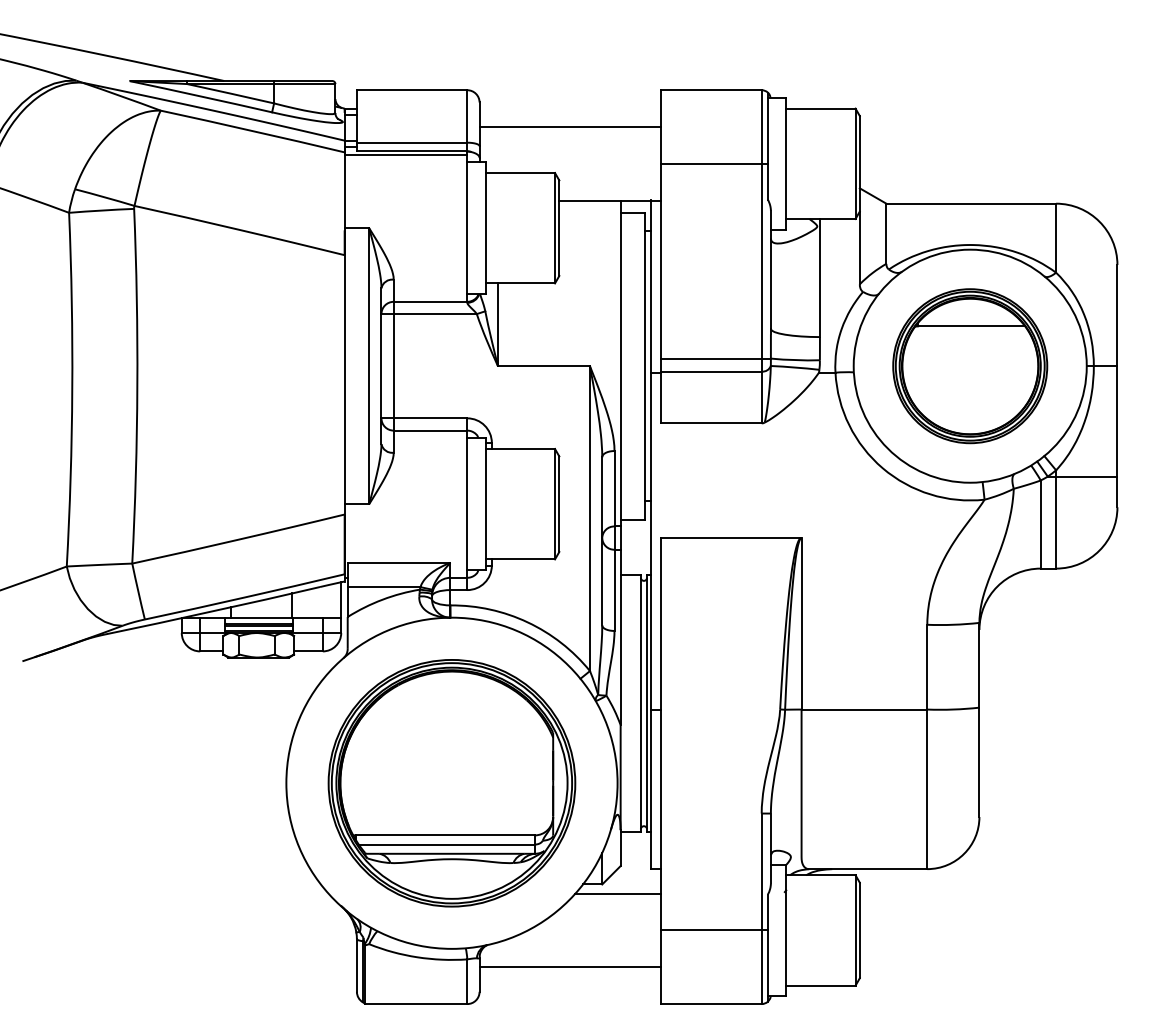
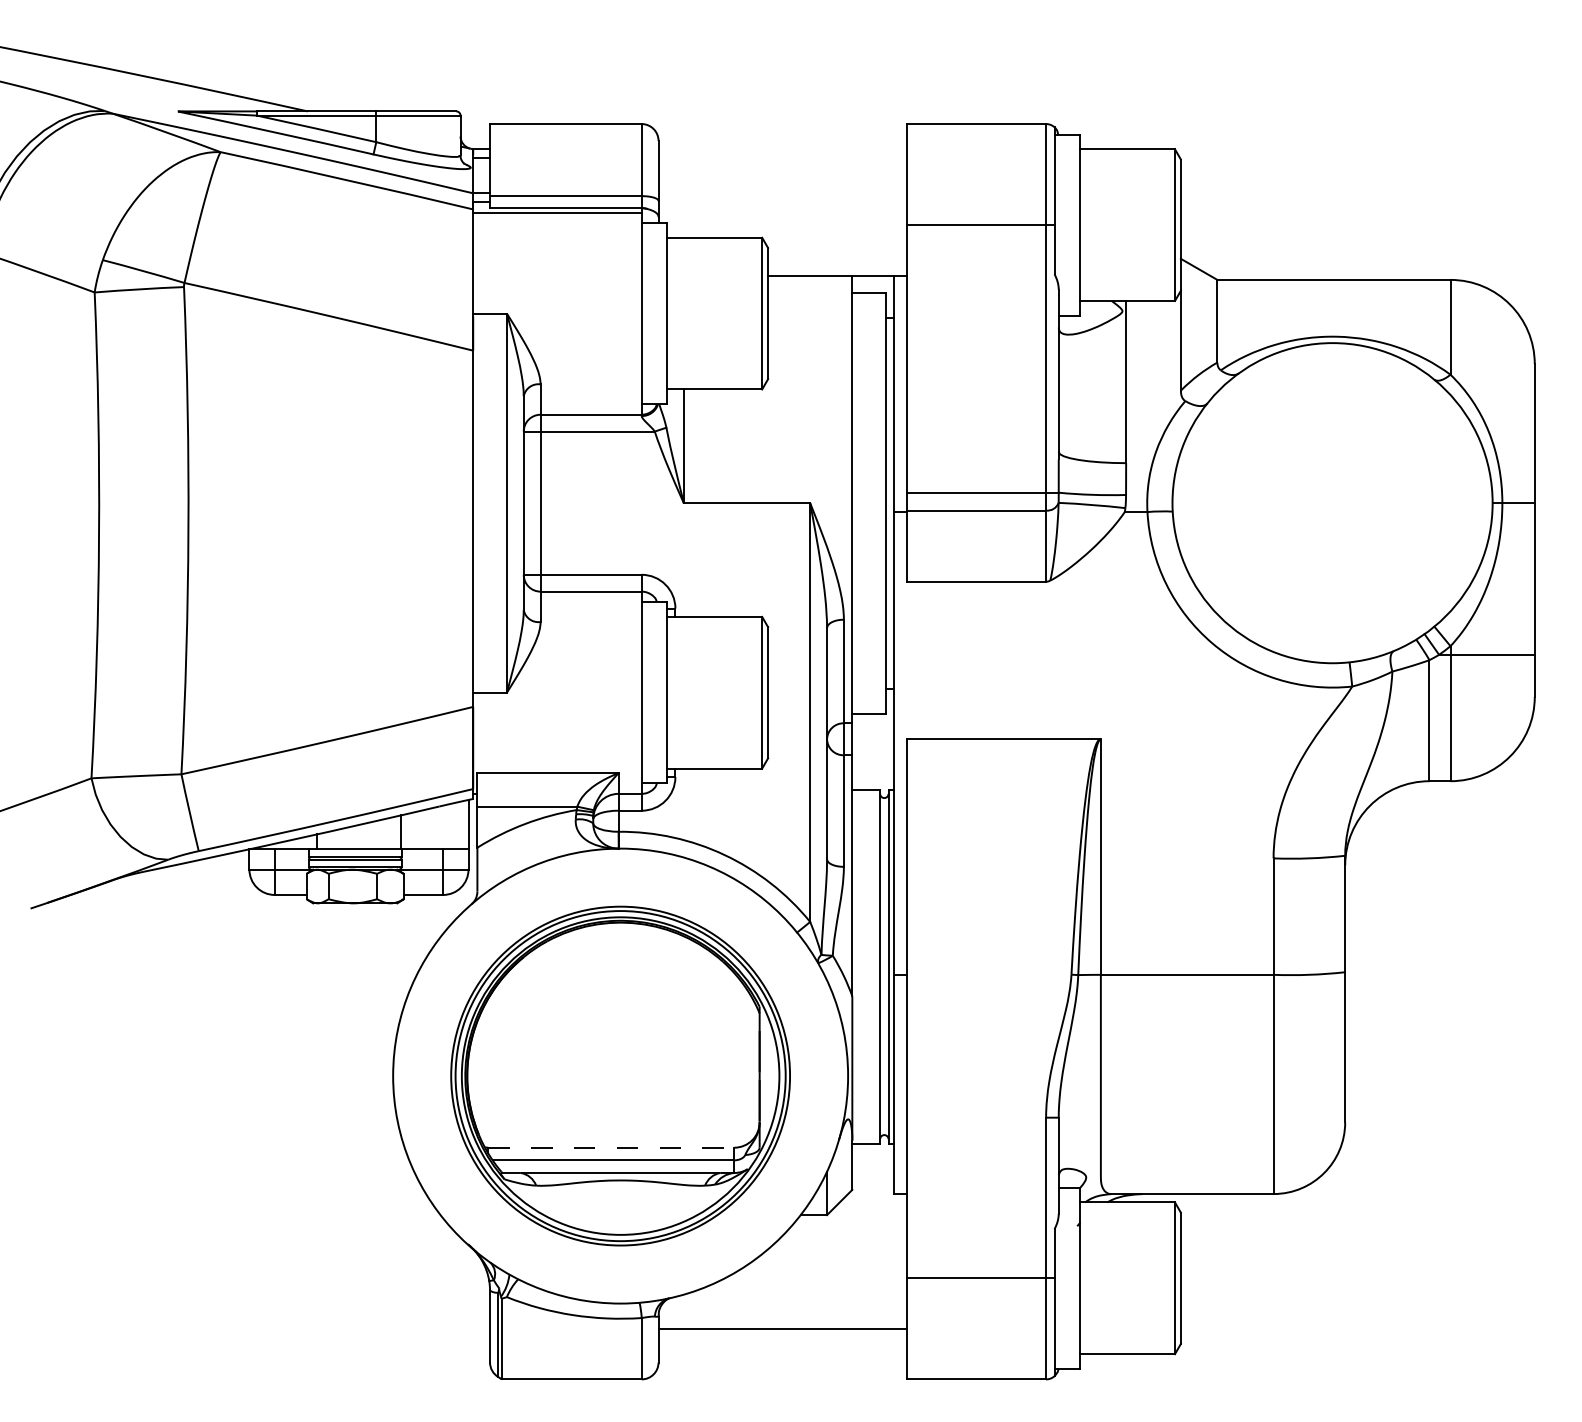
line: (569, 127) -> (782, 175), removed
part: (970, 366) -> (1332, 503), removed
line: (445, 835) -> (611, 1147), solid -> dashed
line: (617, 893) -> (848, 1227), removed

